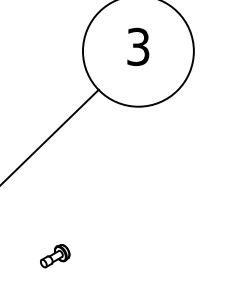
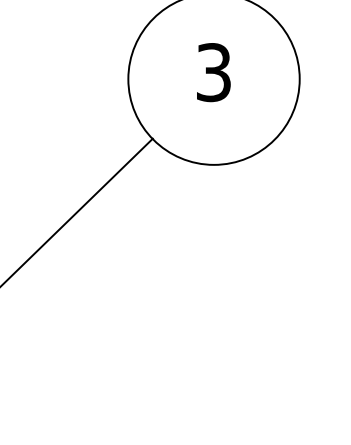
part: (55, 256) -> (85, 396), removed

